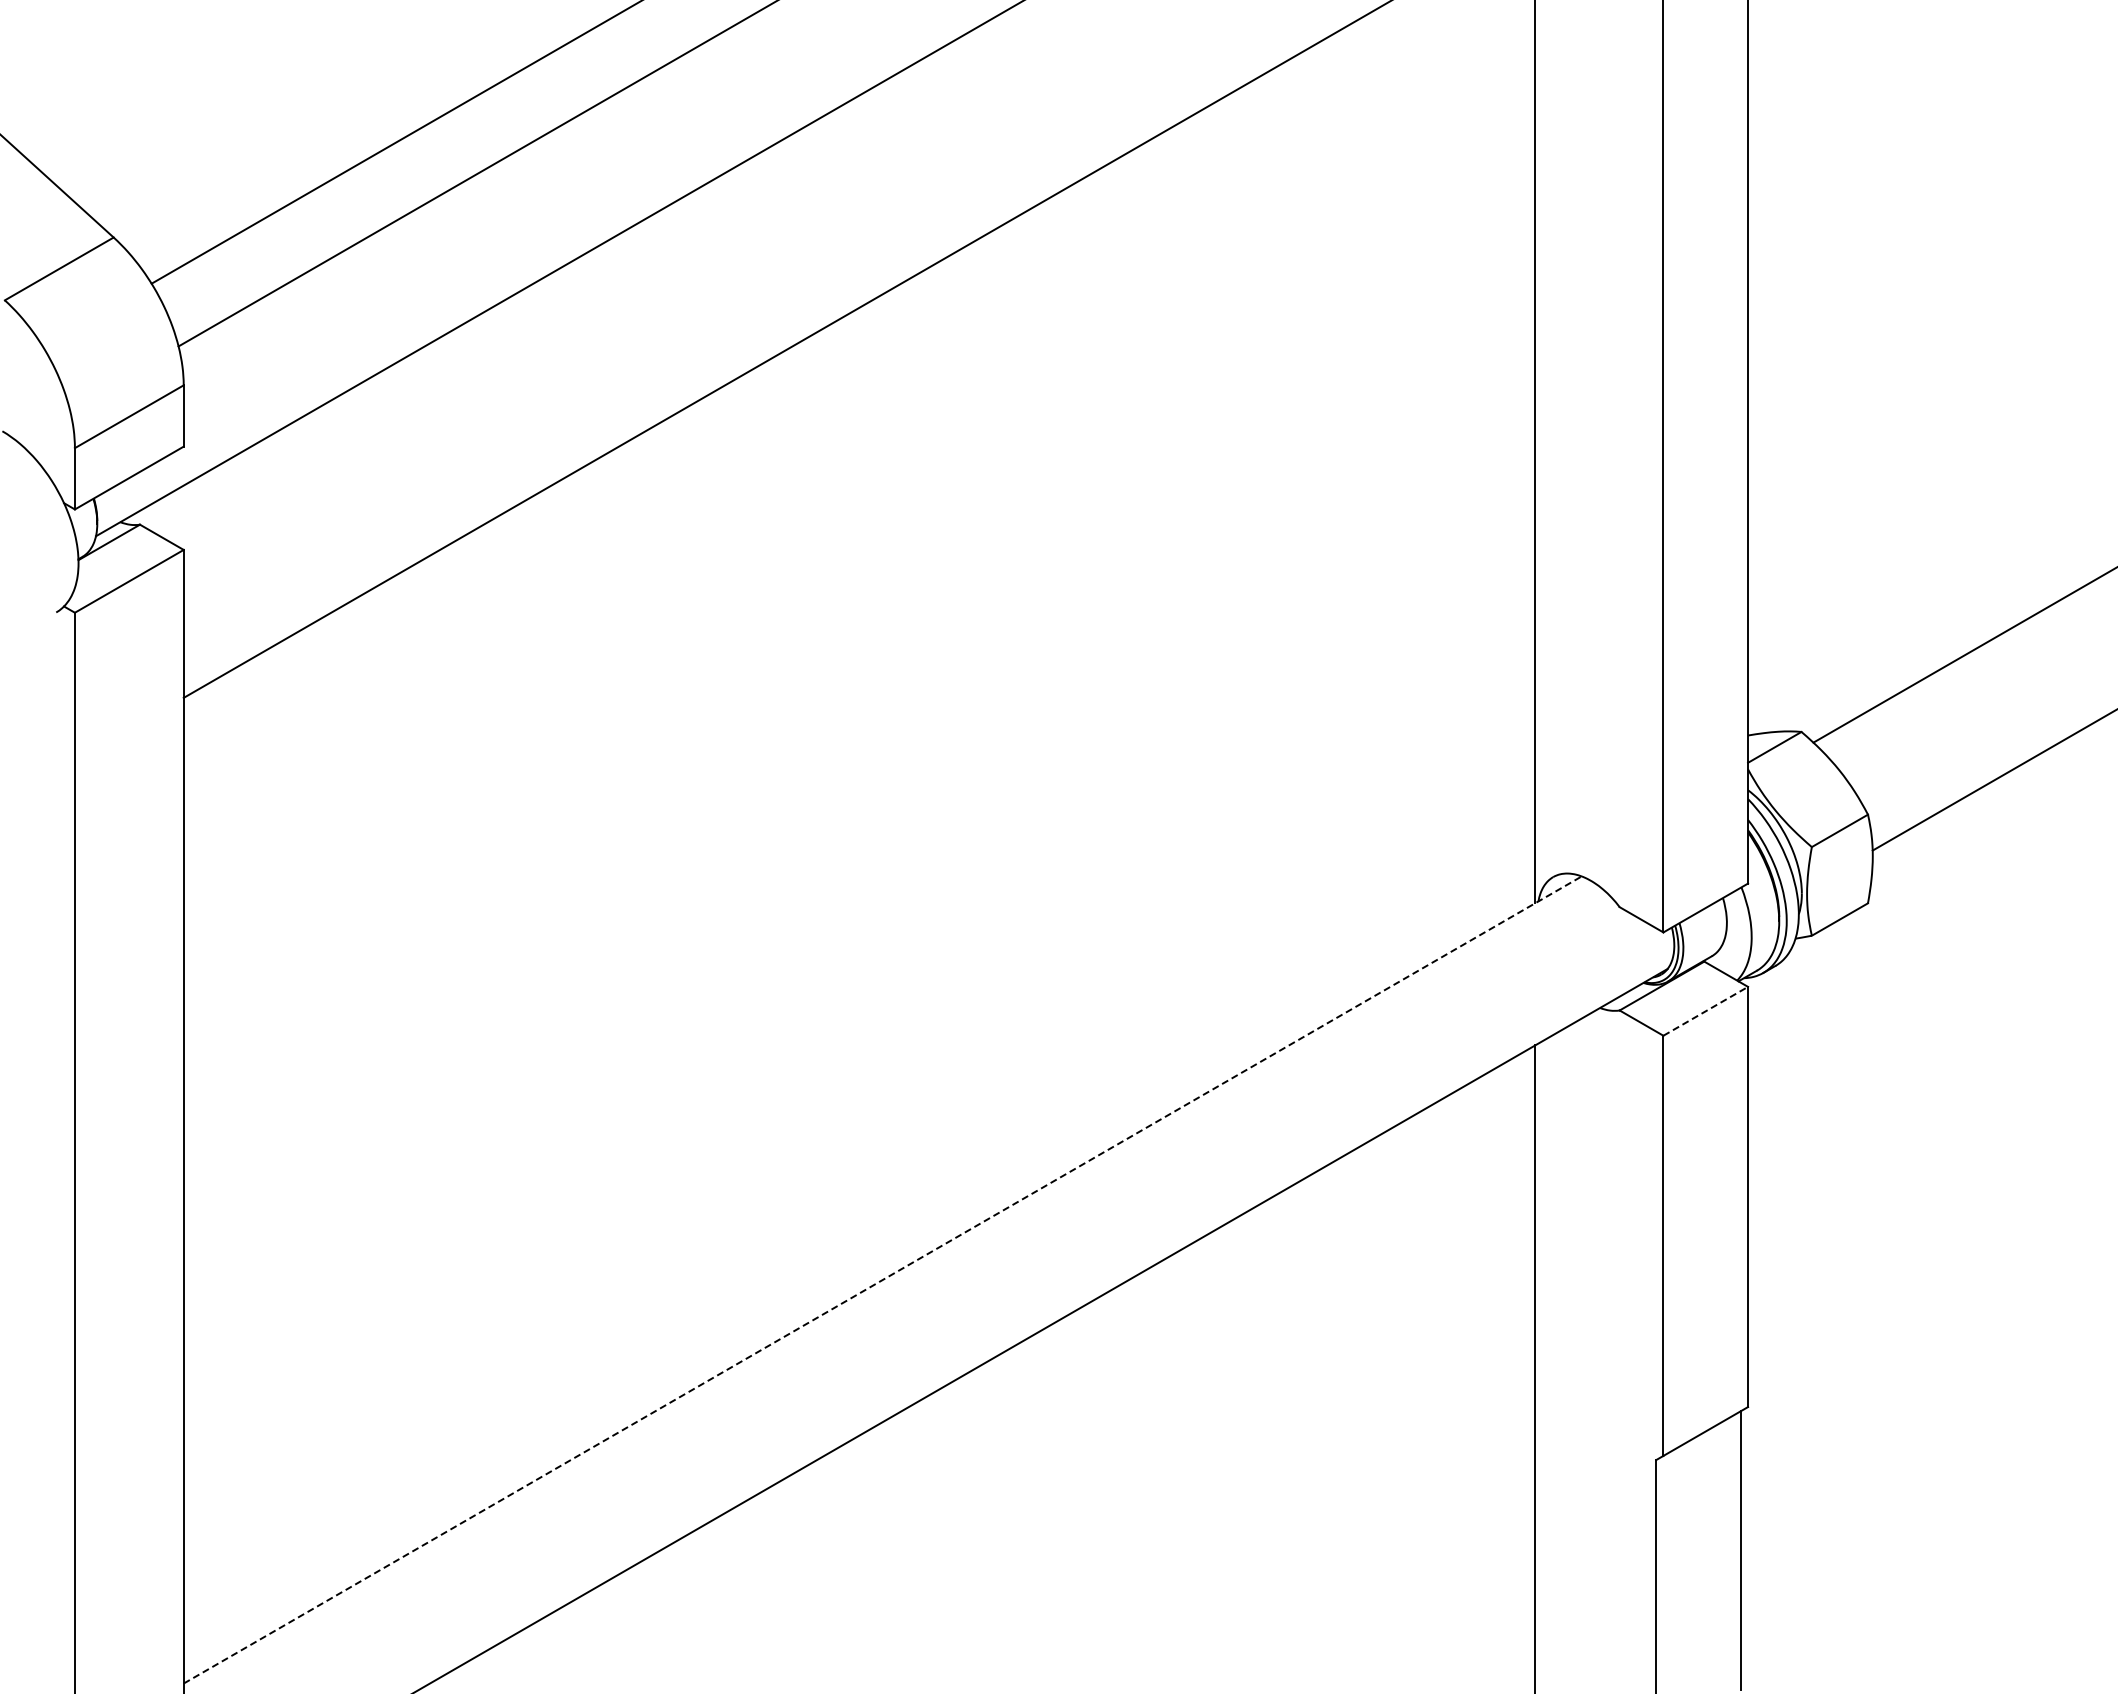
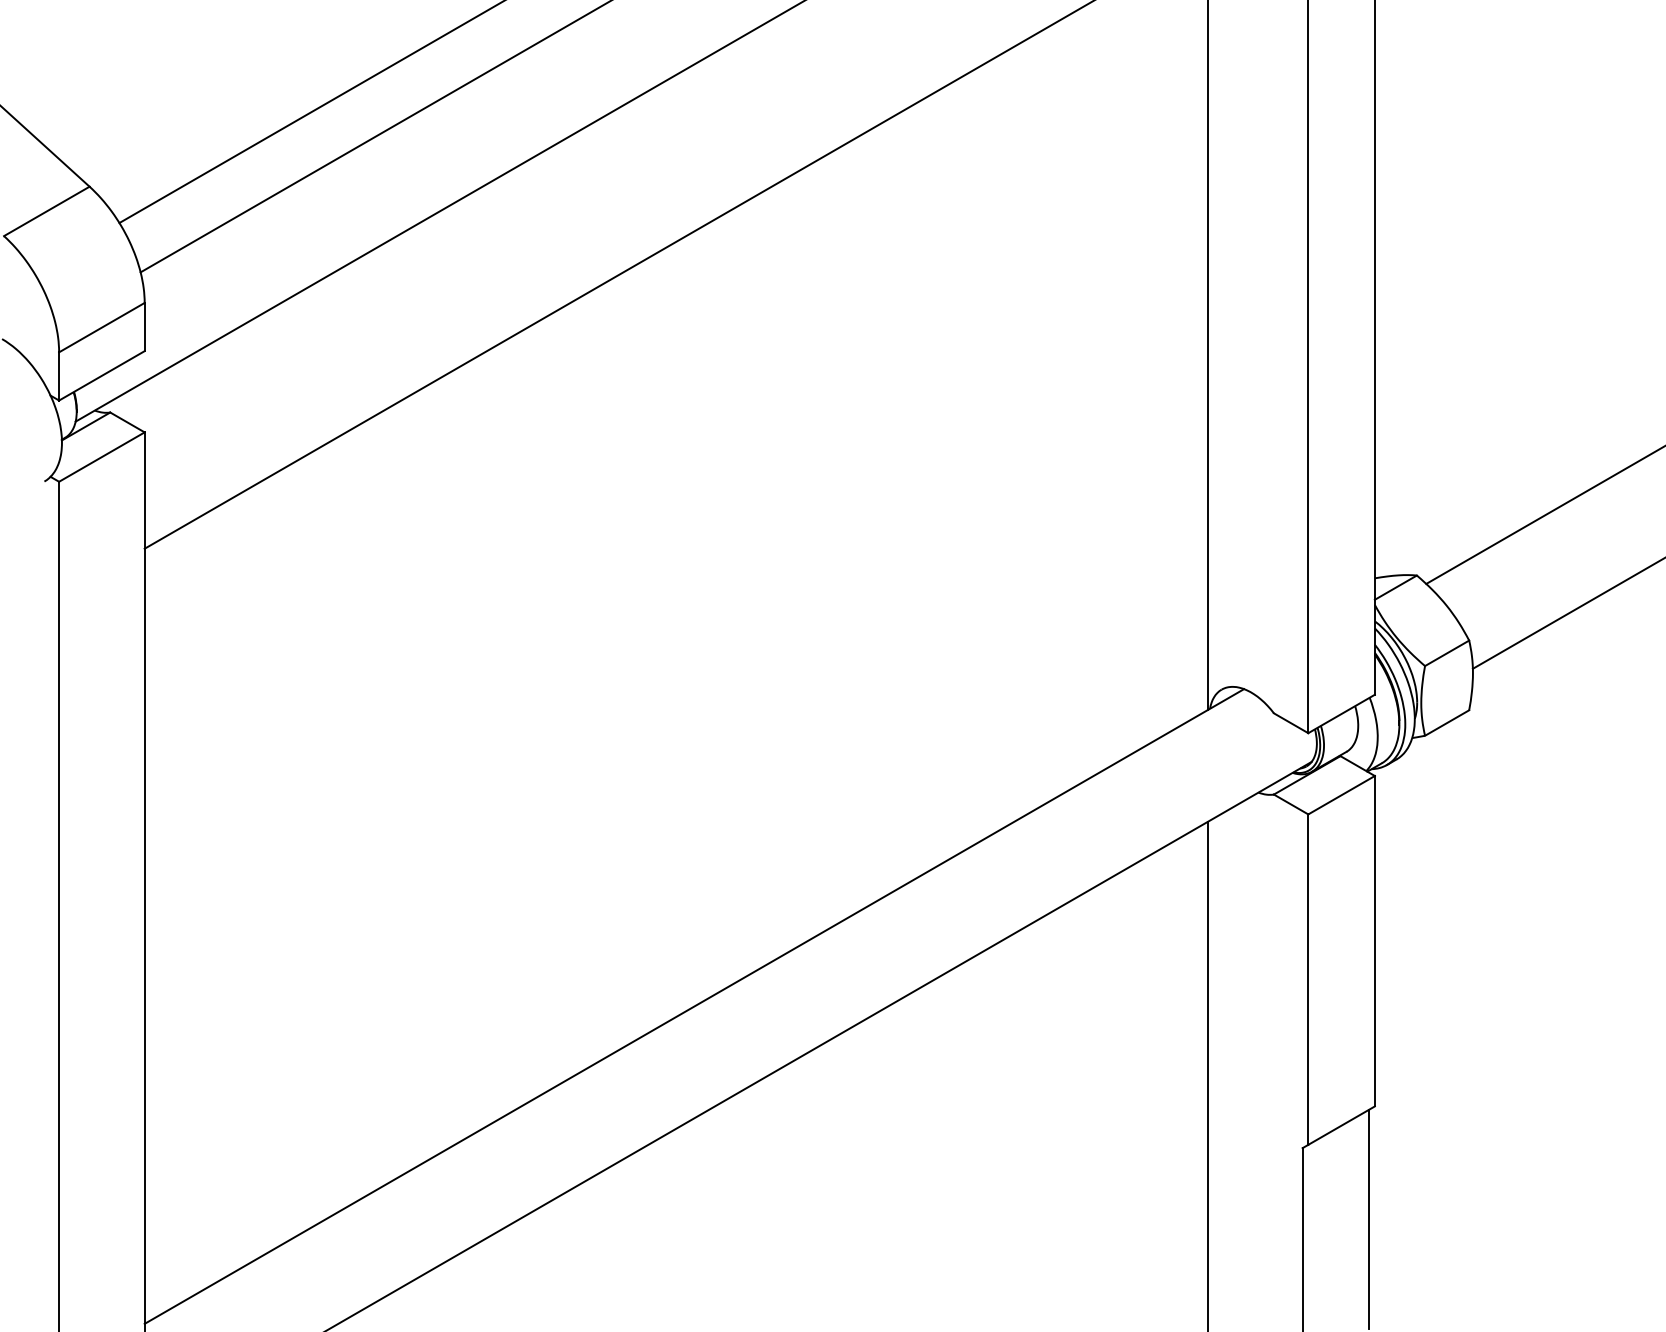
line: (1705, 1011) -> (1341, 795), dashed -> solid
line: (883, 1279) -> (694, 1006), dashed -> solid

